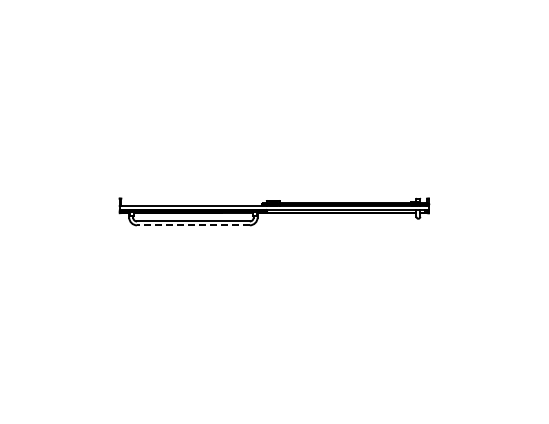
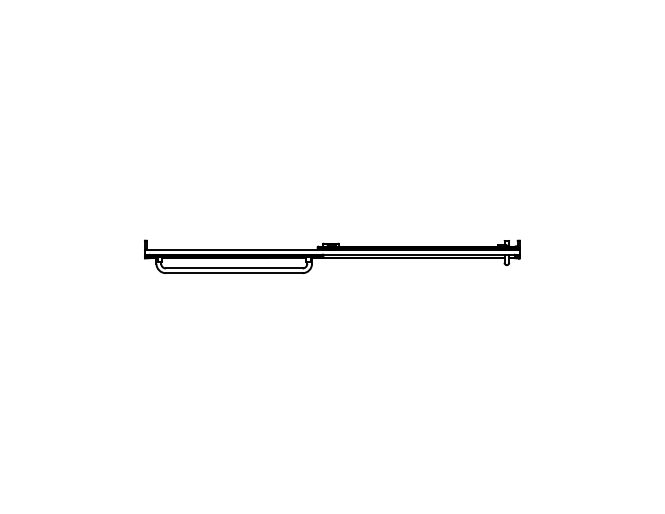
line: (192, 225) -> (233, 273), dashed -> solid

